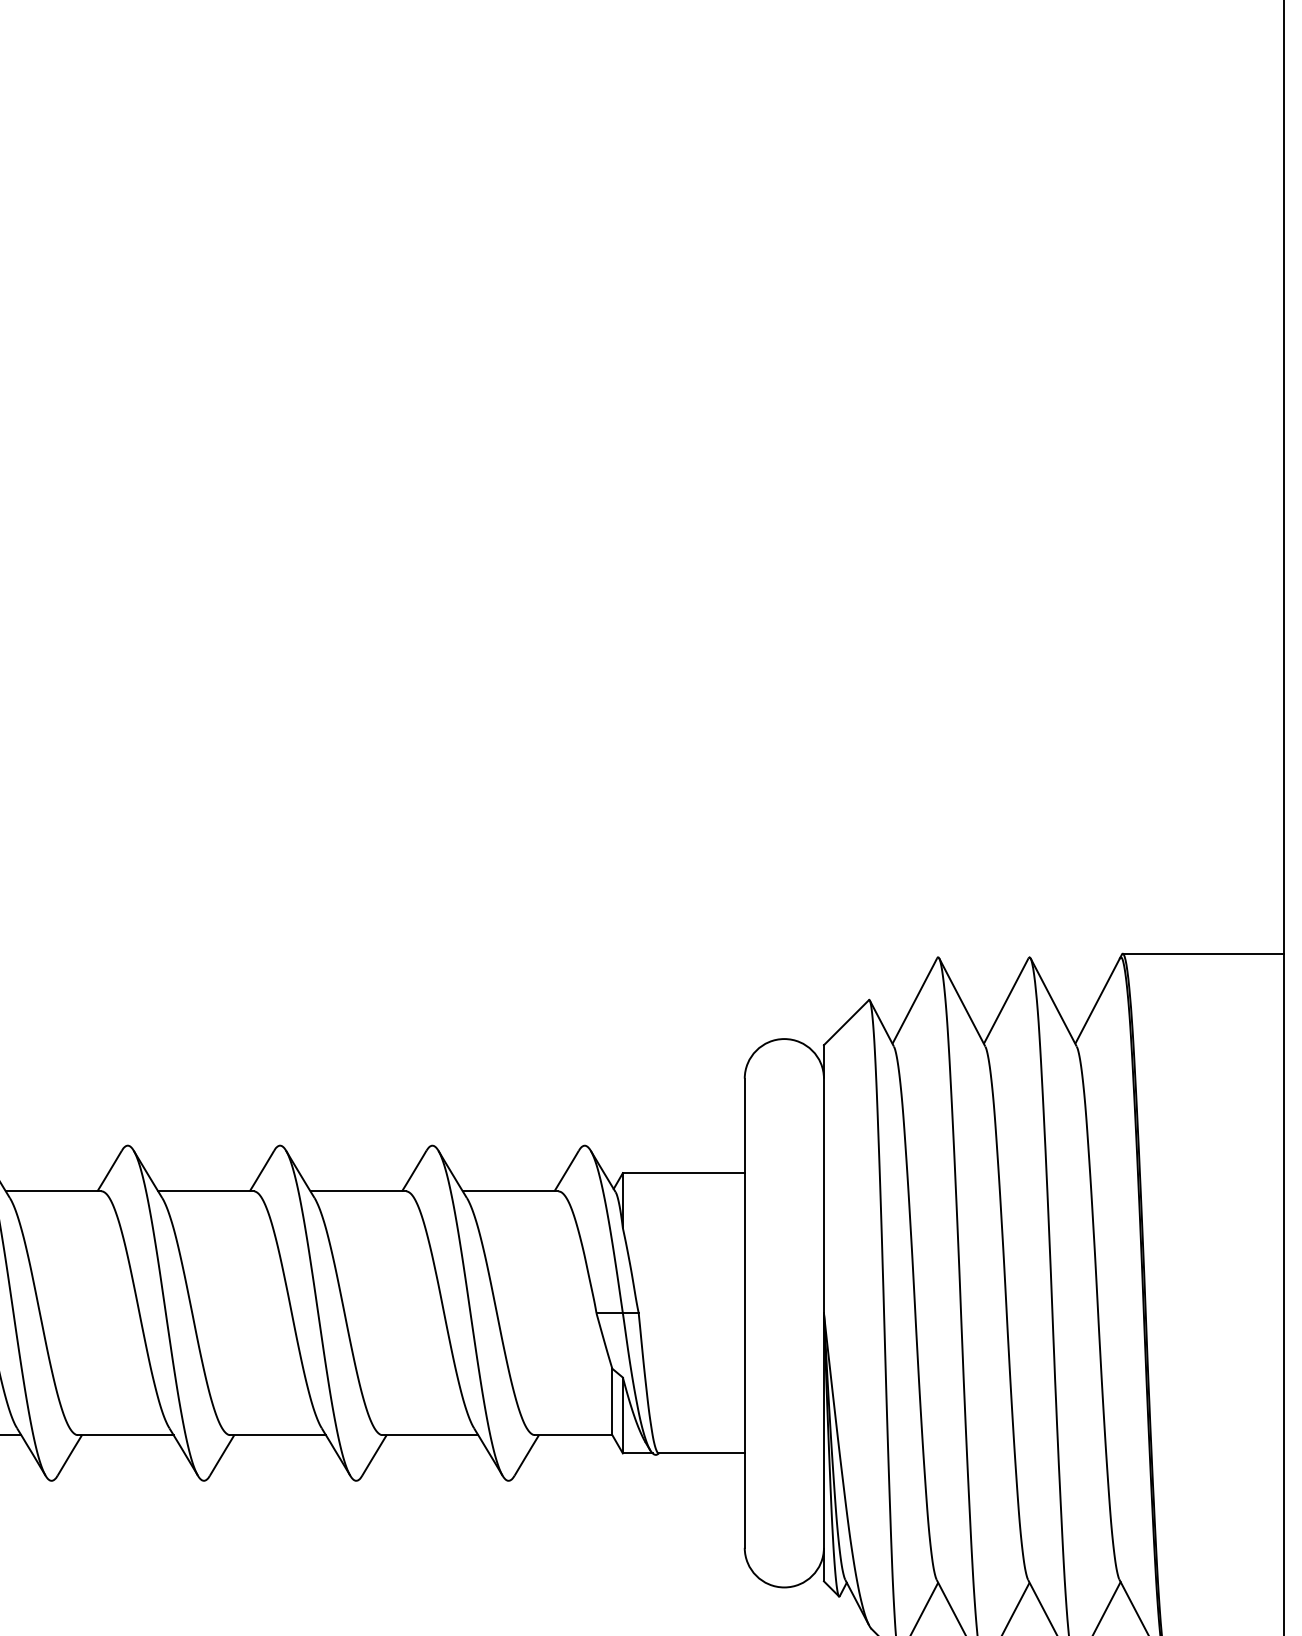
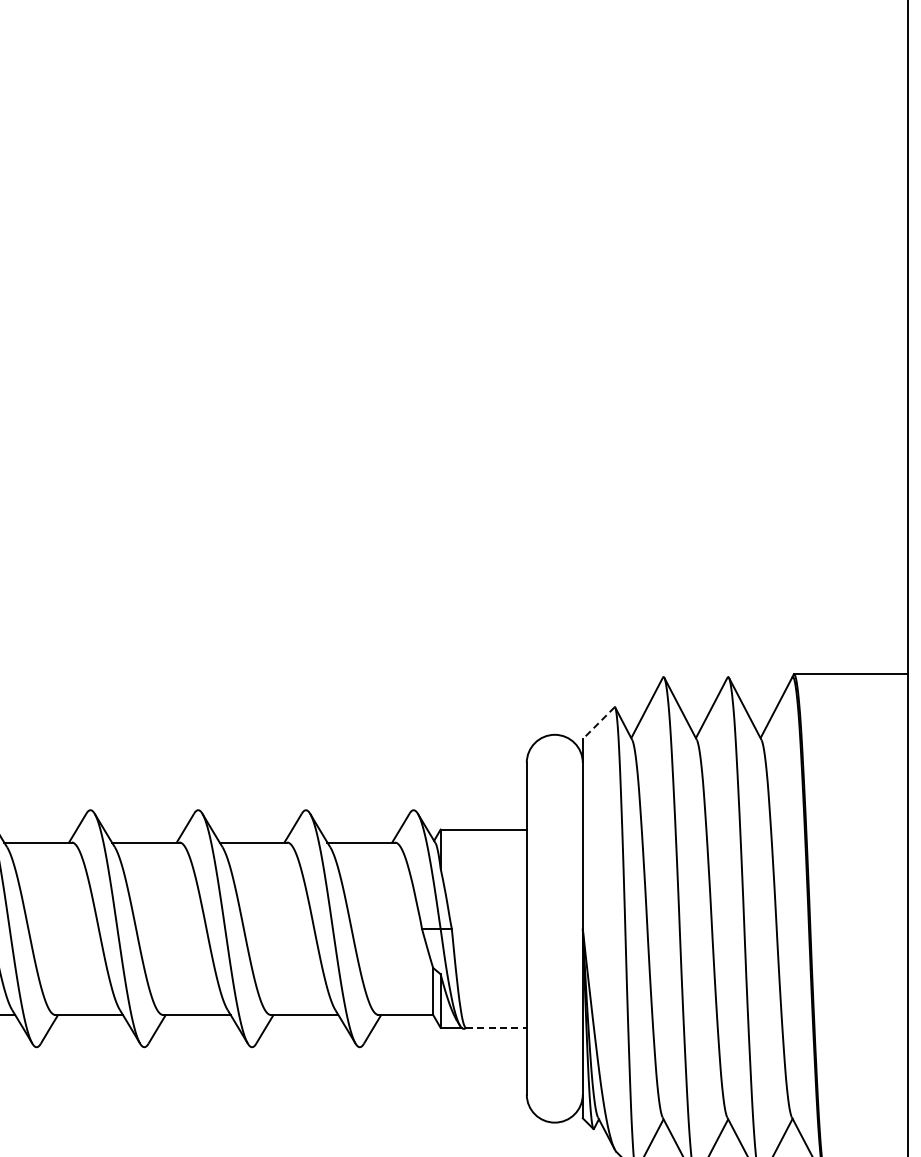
line: (846, 1023) -> (598, 723), solid -> dashed
line: (701, 1452) -> (496, 1027), solid -> dashed

